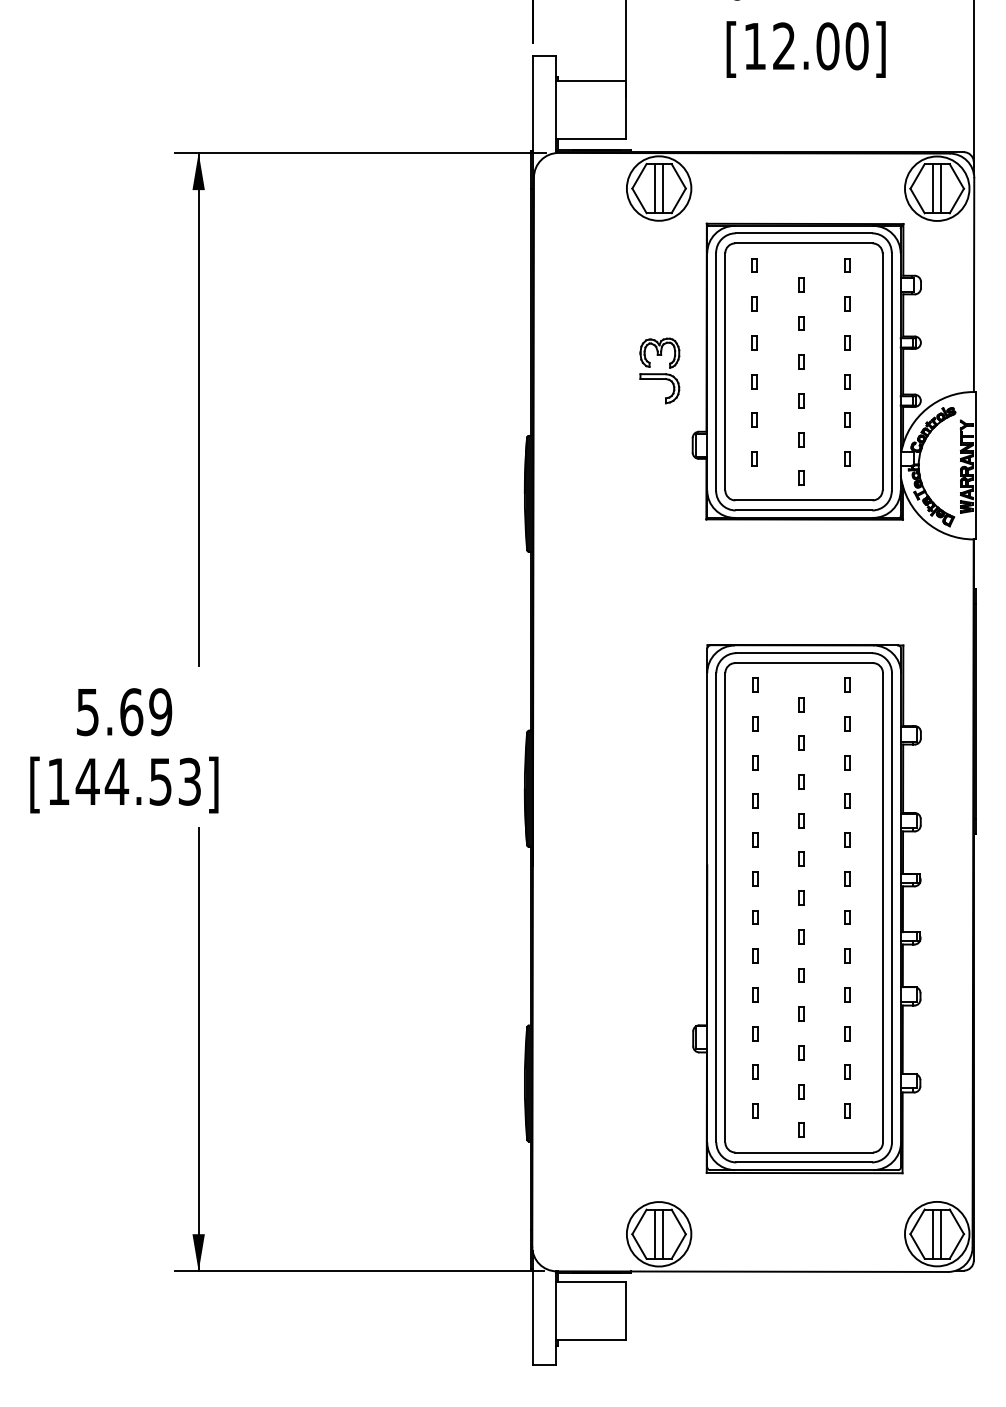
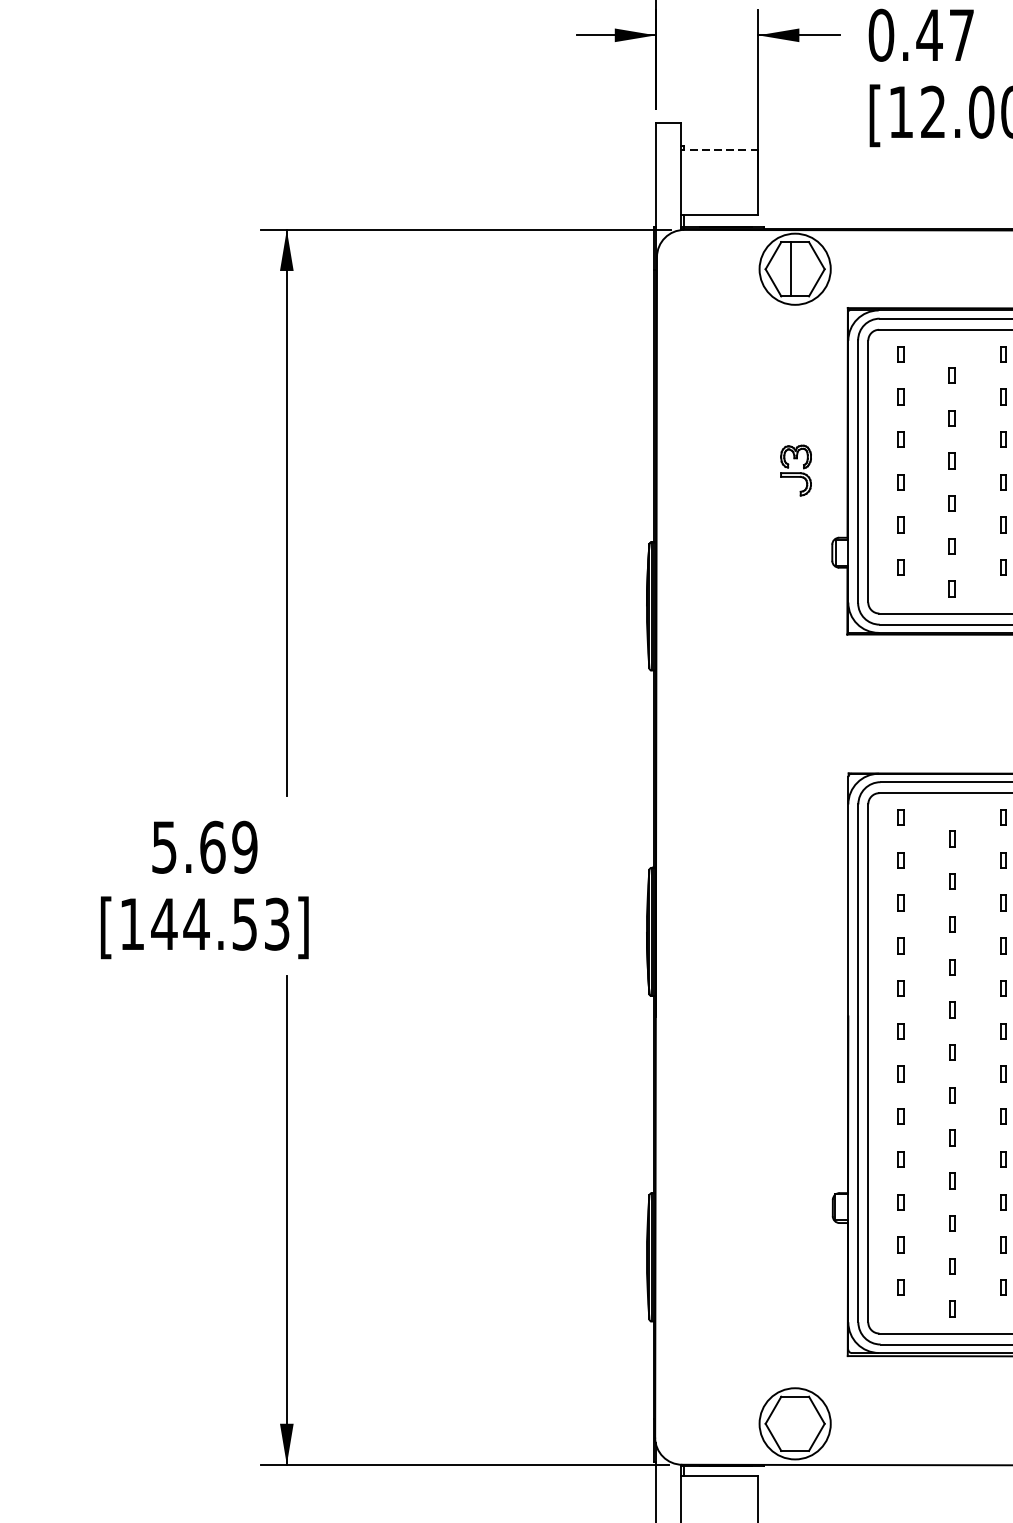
line: (590, 80) -> (719, 149), solid -> dashed
line: (663, 188) -> (800, 269), removed
part: (659, 370) -> (795, 470), size x0.7
line: (655, 1233) -> (791, 1422), removed
line: (663, 1233) -> (800, 1422), removed

